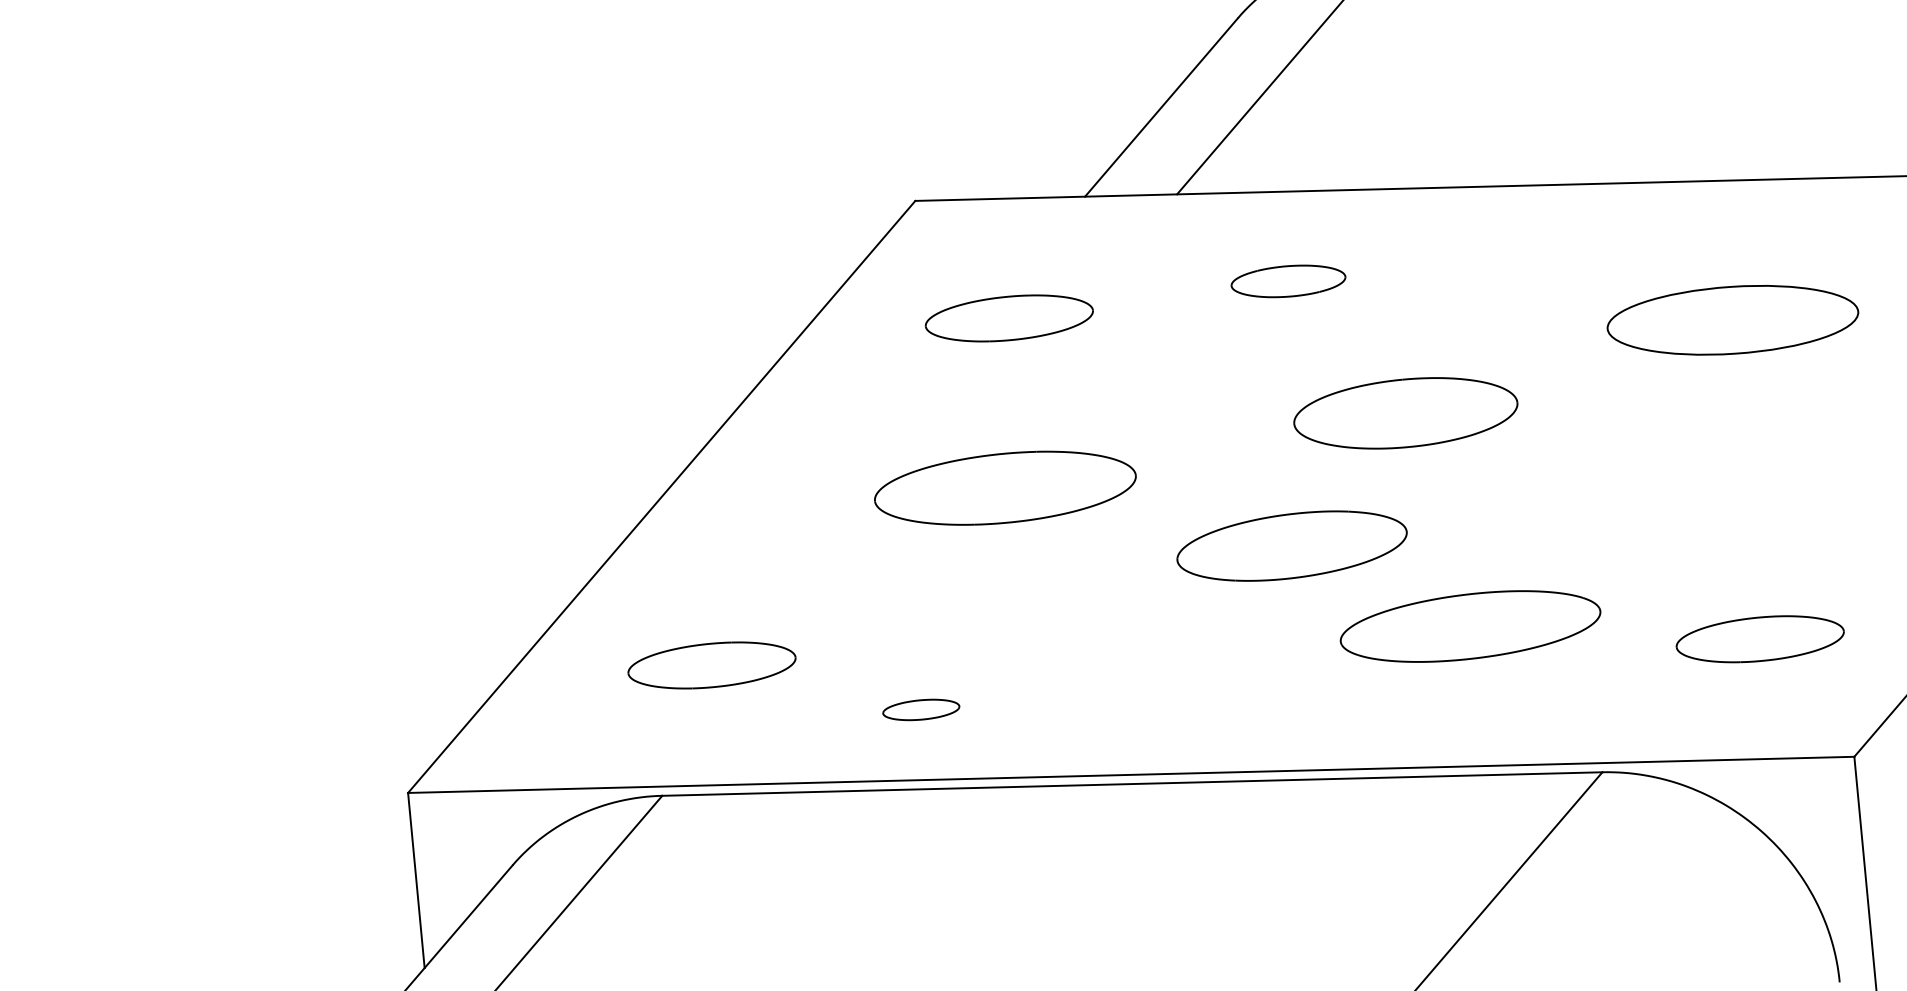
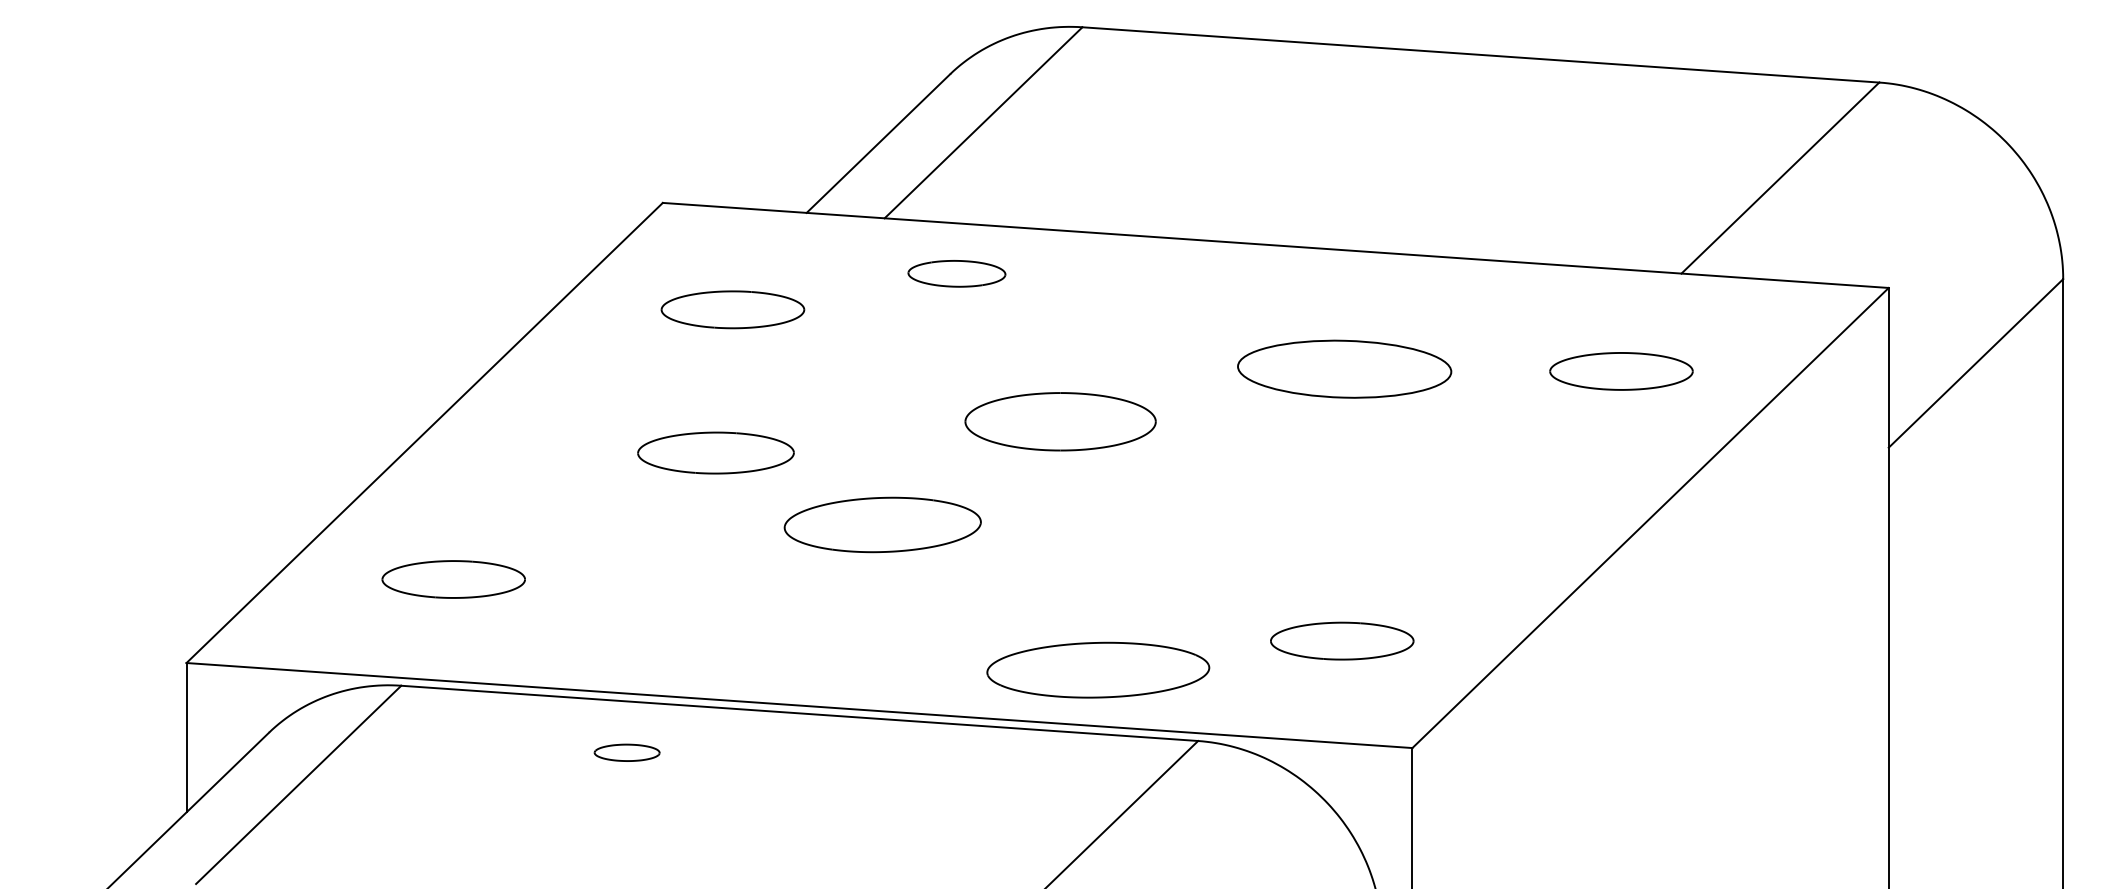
part: (1287, 281) -> (956, 273), moved
part: (1004, 487) -> (715, 452), size x0.7
part: (1291, 545) -> (882, 524), moved
part: (1470, 625) -> (1098, 669), moved
part: (920, 709) -> (626, 752), moved

